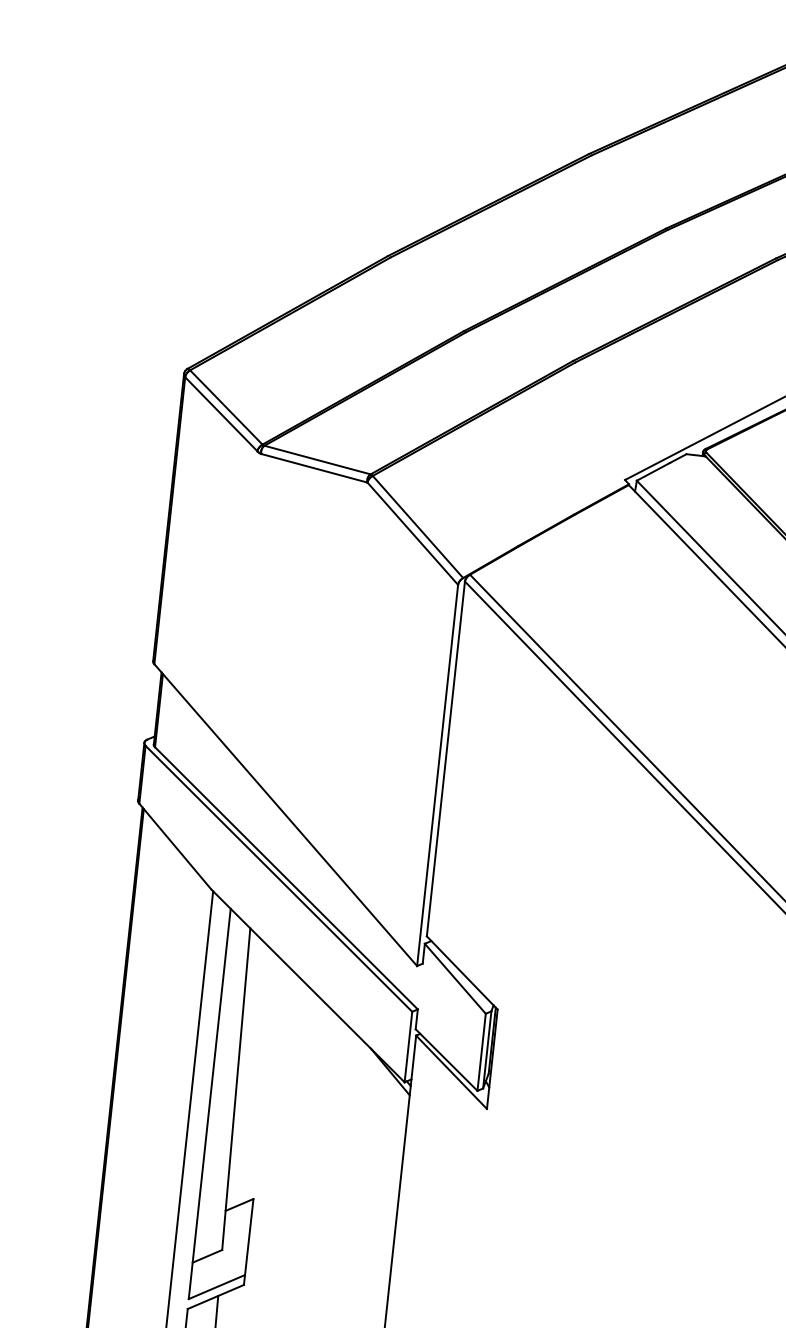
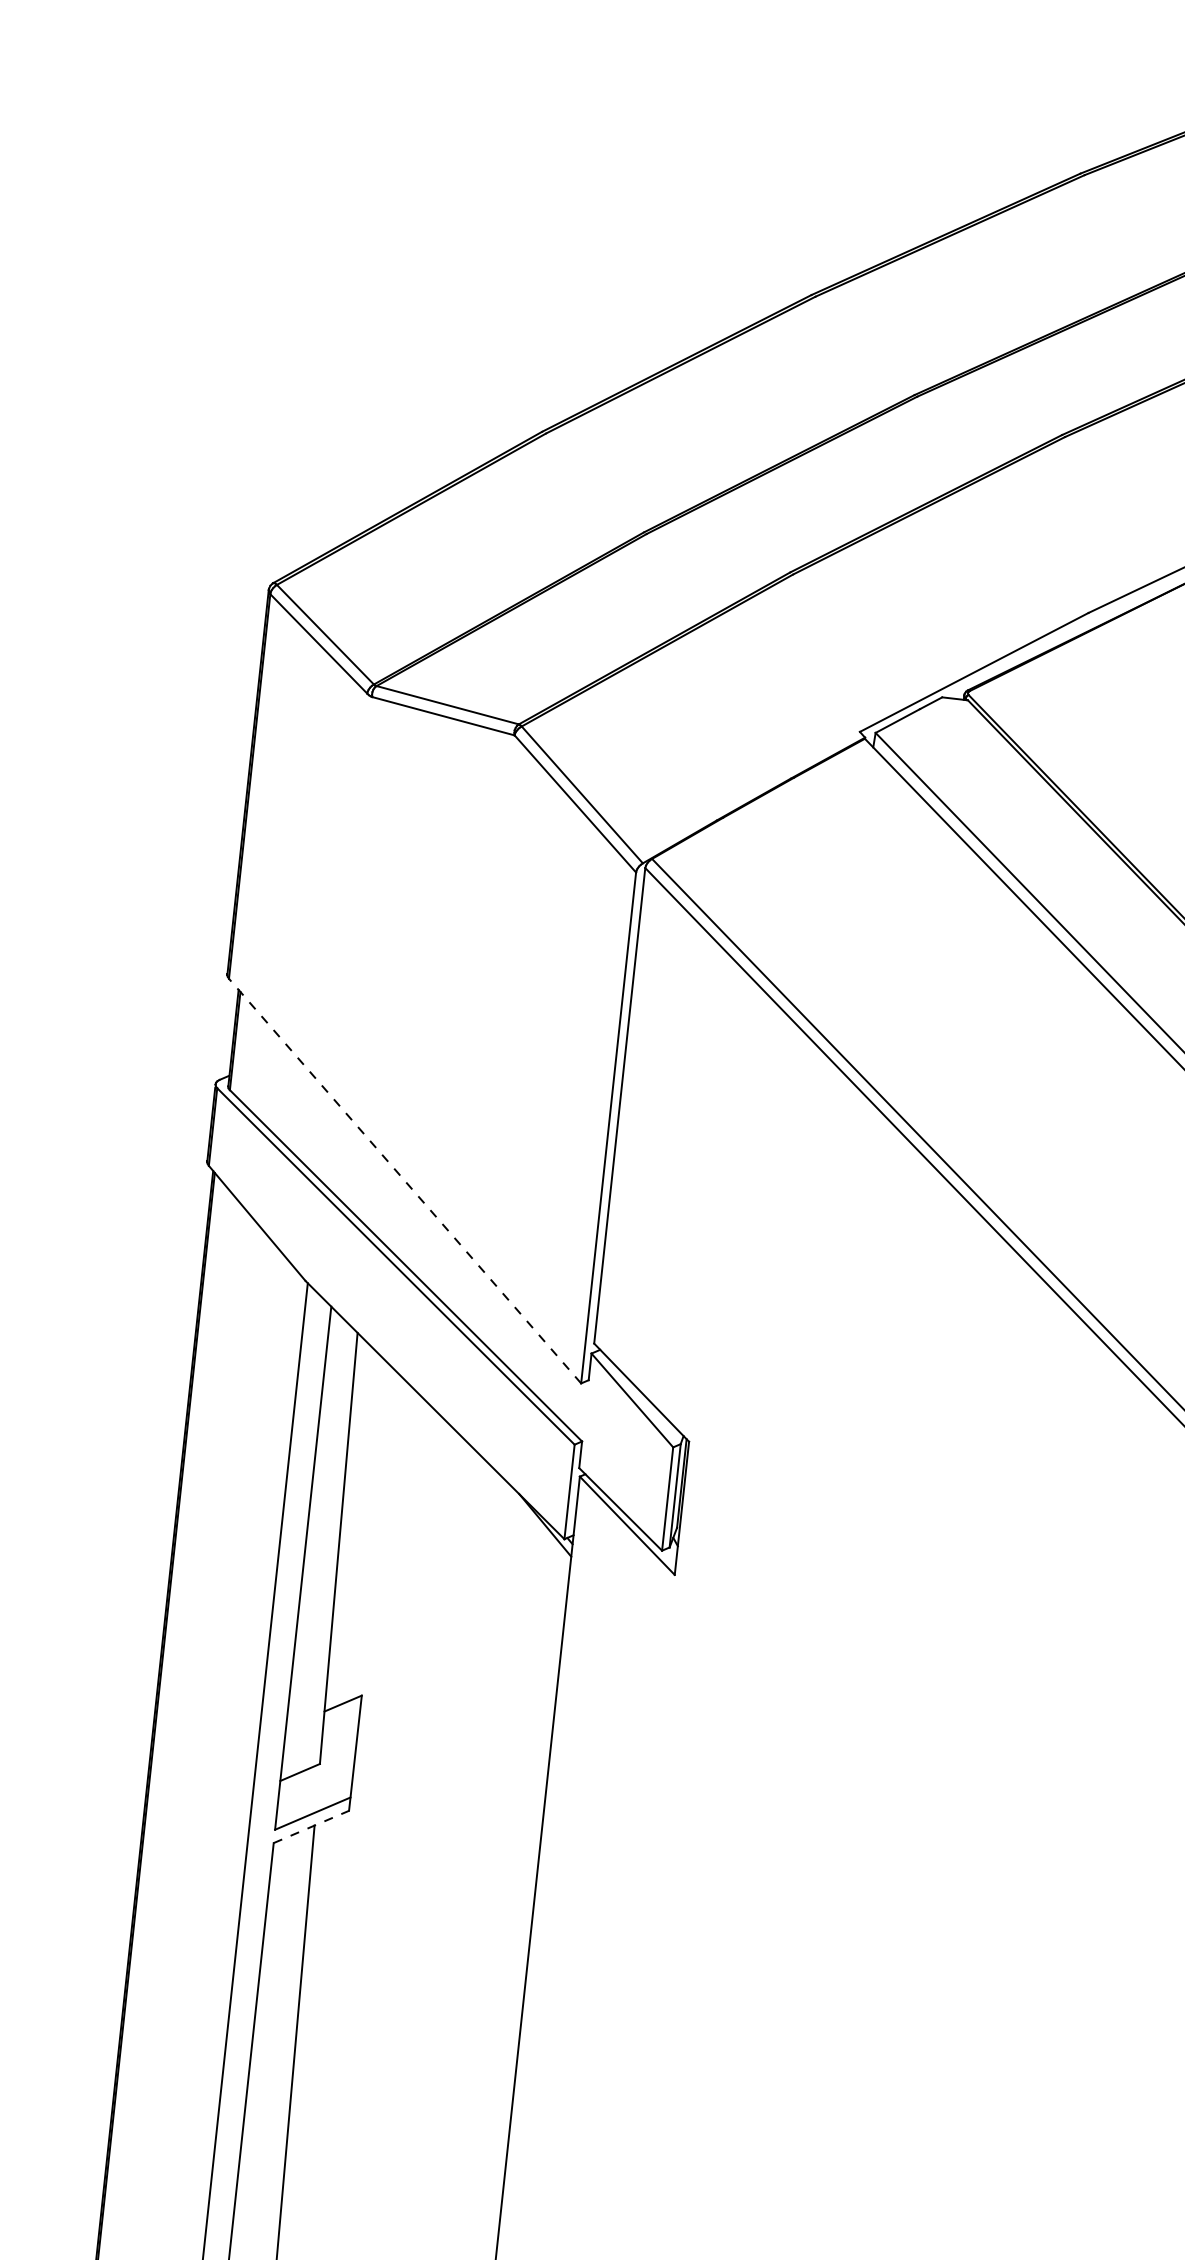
line: (285, 814) -> (404, 1180), solid -> dashed
line: (215, 1296) -> (311, 1826), solid -> dashed

